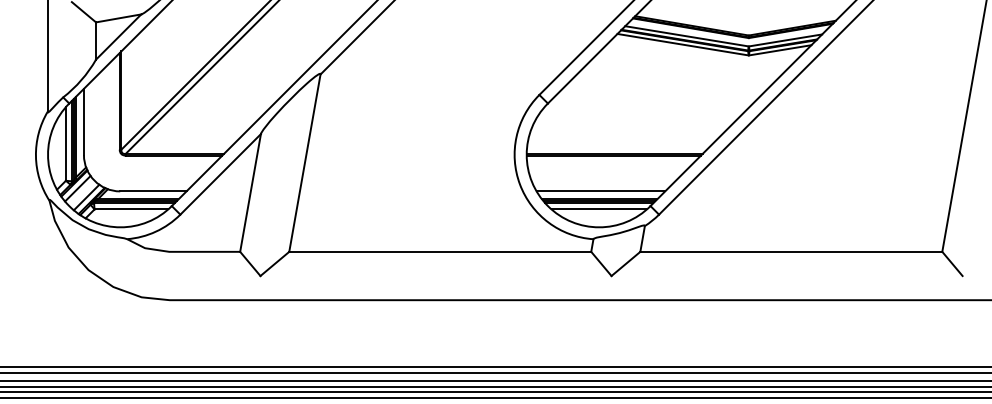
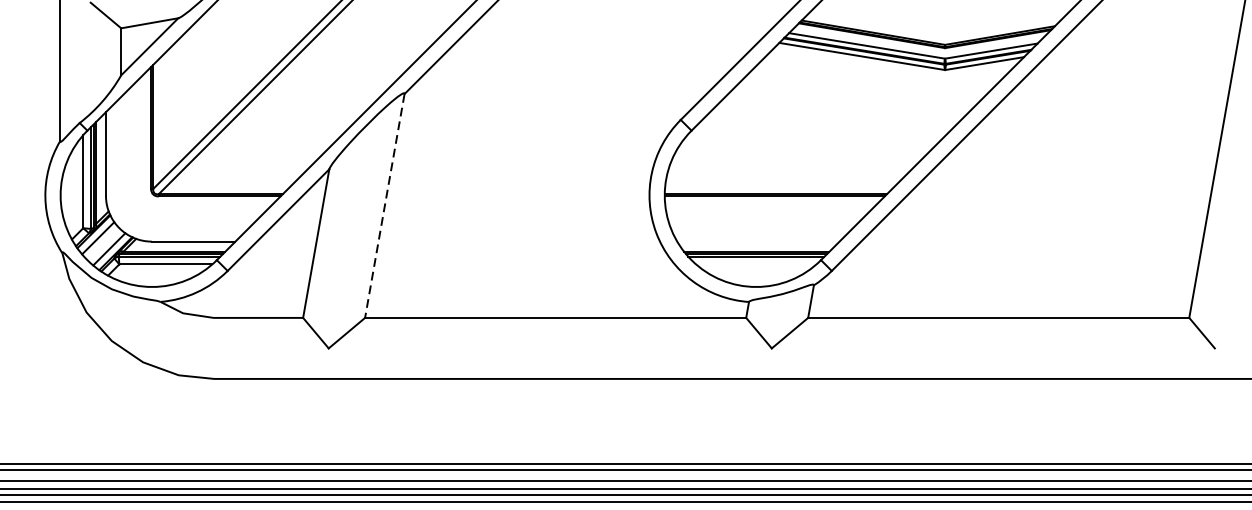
line: (304, 163) -> (384, 206), solid -> dashed
line: (600, 191) -> (757, 241), removed
line: (598, 209) -> (755, 264), removed

